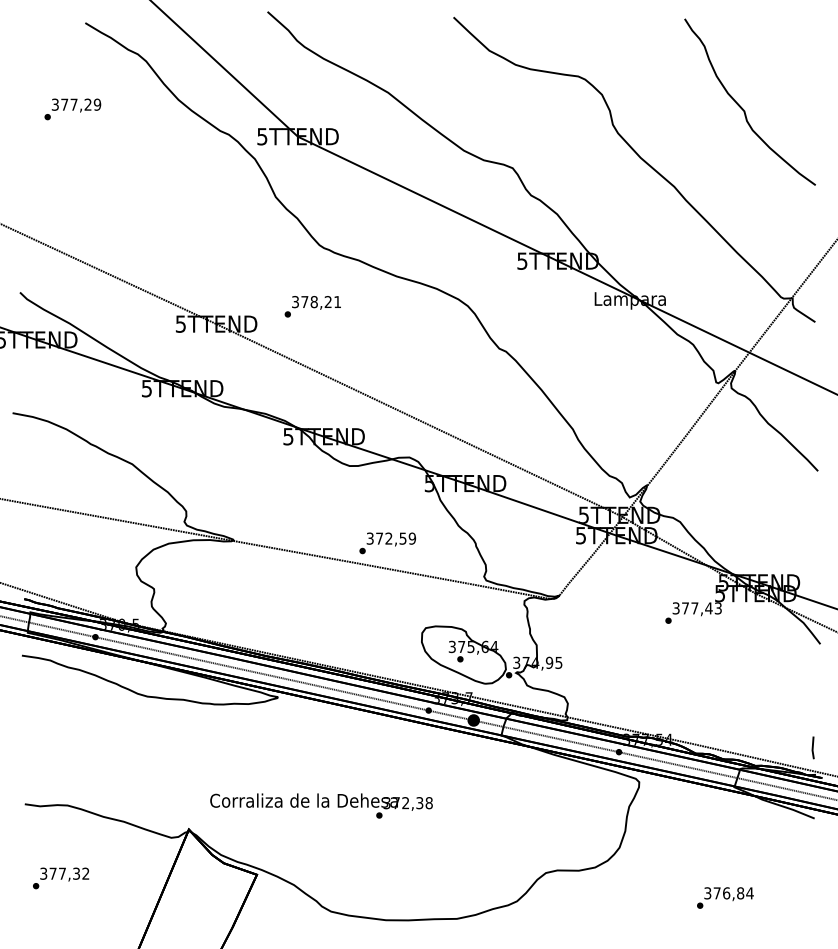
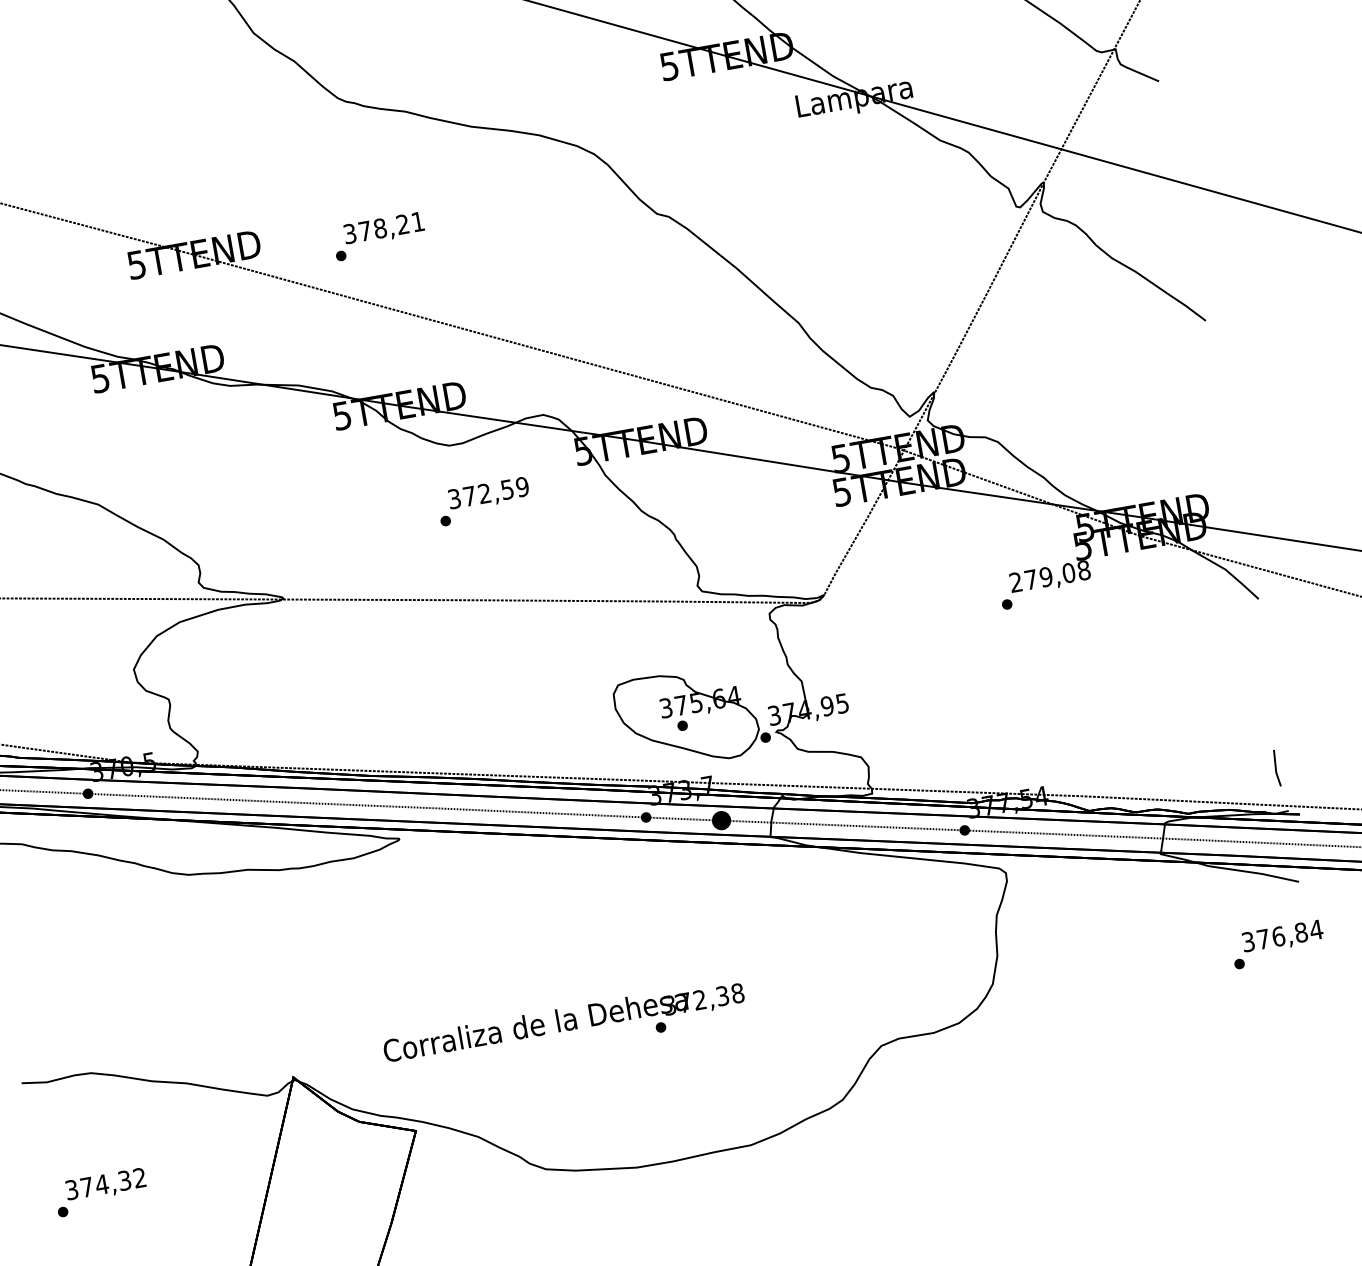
text: (312, 306) -> (378, 236), moved
text: (387, 543) -> (483, 501), moved
text: (696, 608) -> (1048, 576), 377,43 -> 279,08
text: (321, 805) -> (564, 1027), moved
text: (62, 873) -> (102, 1184), 377,32 -> 374,32
text: (725, 897) -> (1278, 943), moved

